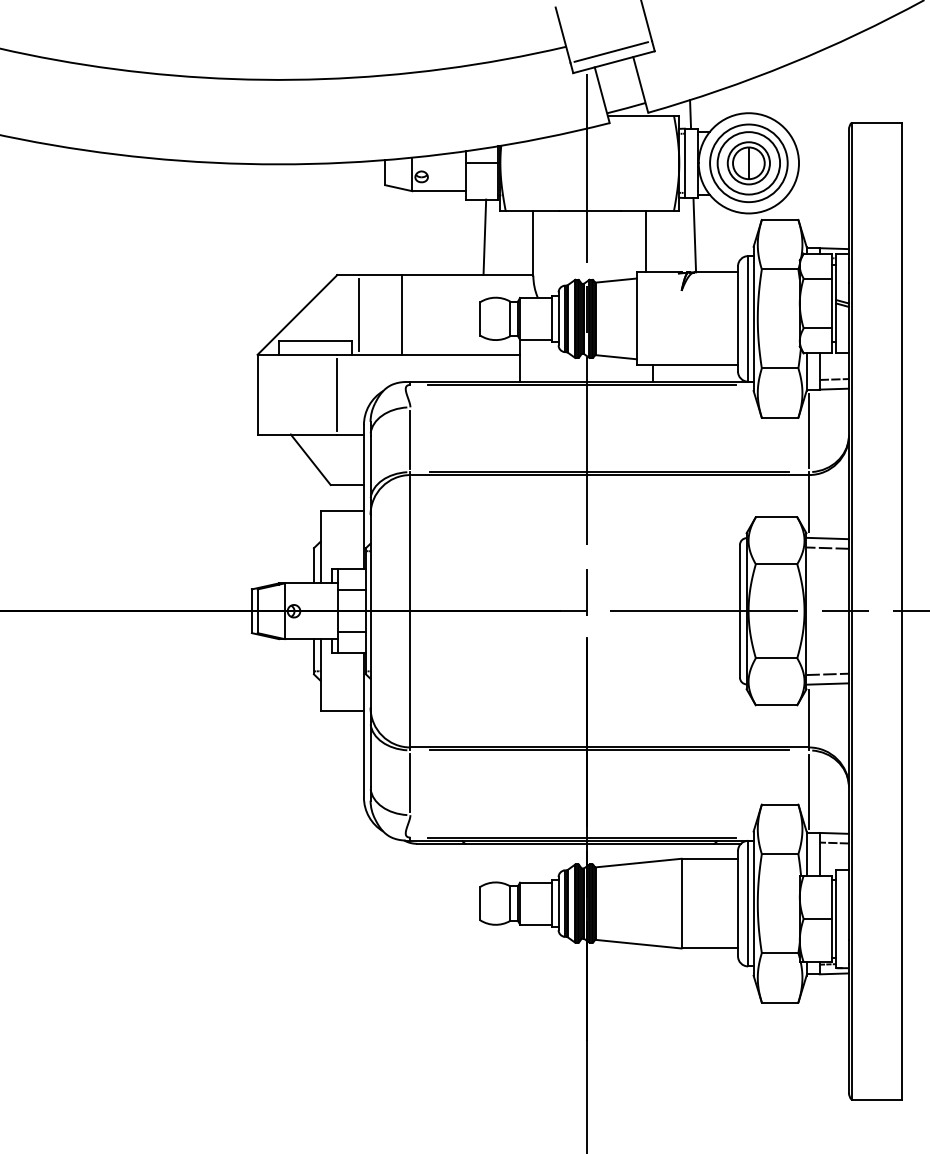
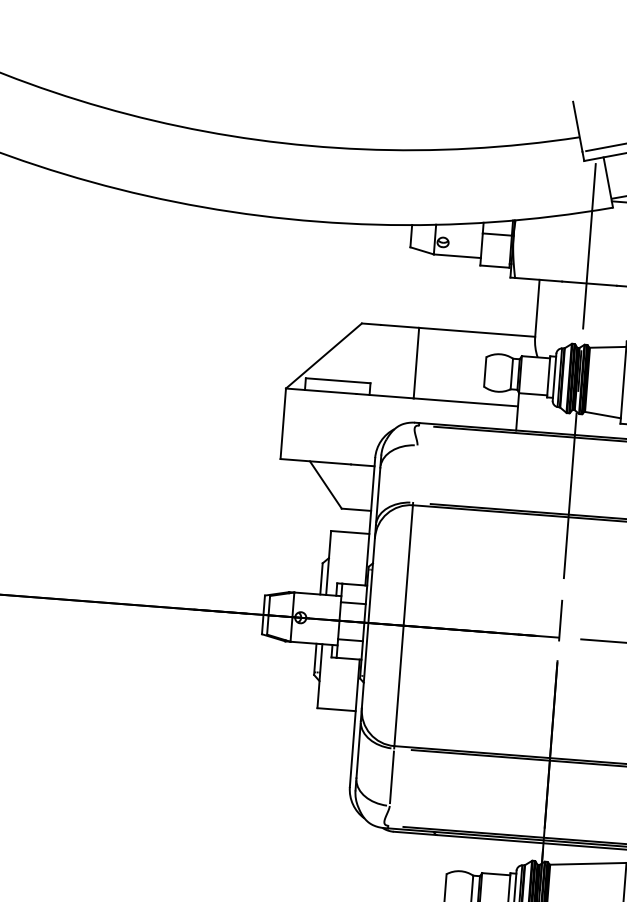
line: (484, 237) -> (494, 300), removed
line: (358, 314) -> (377, 359), removed
line: (337, 394) -> (353, 429), removed
line: (410, 439) -> (415, 473), removed

